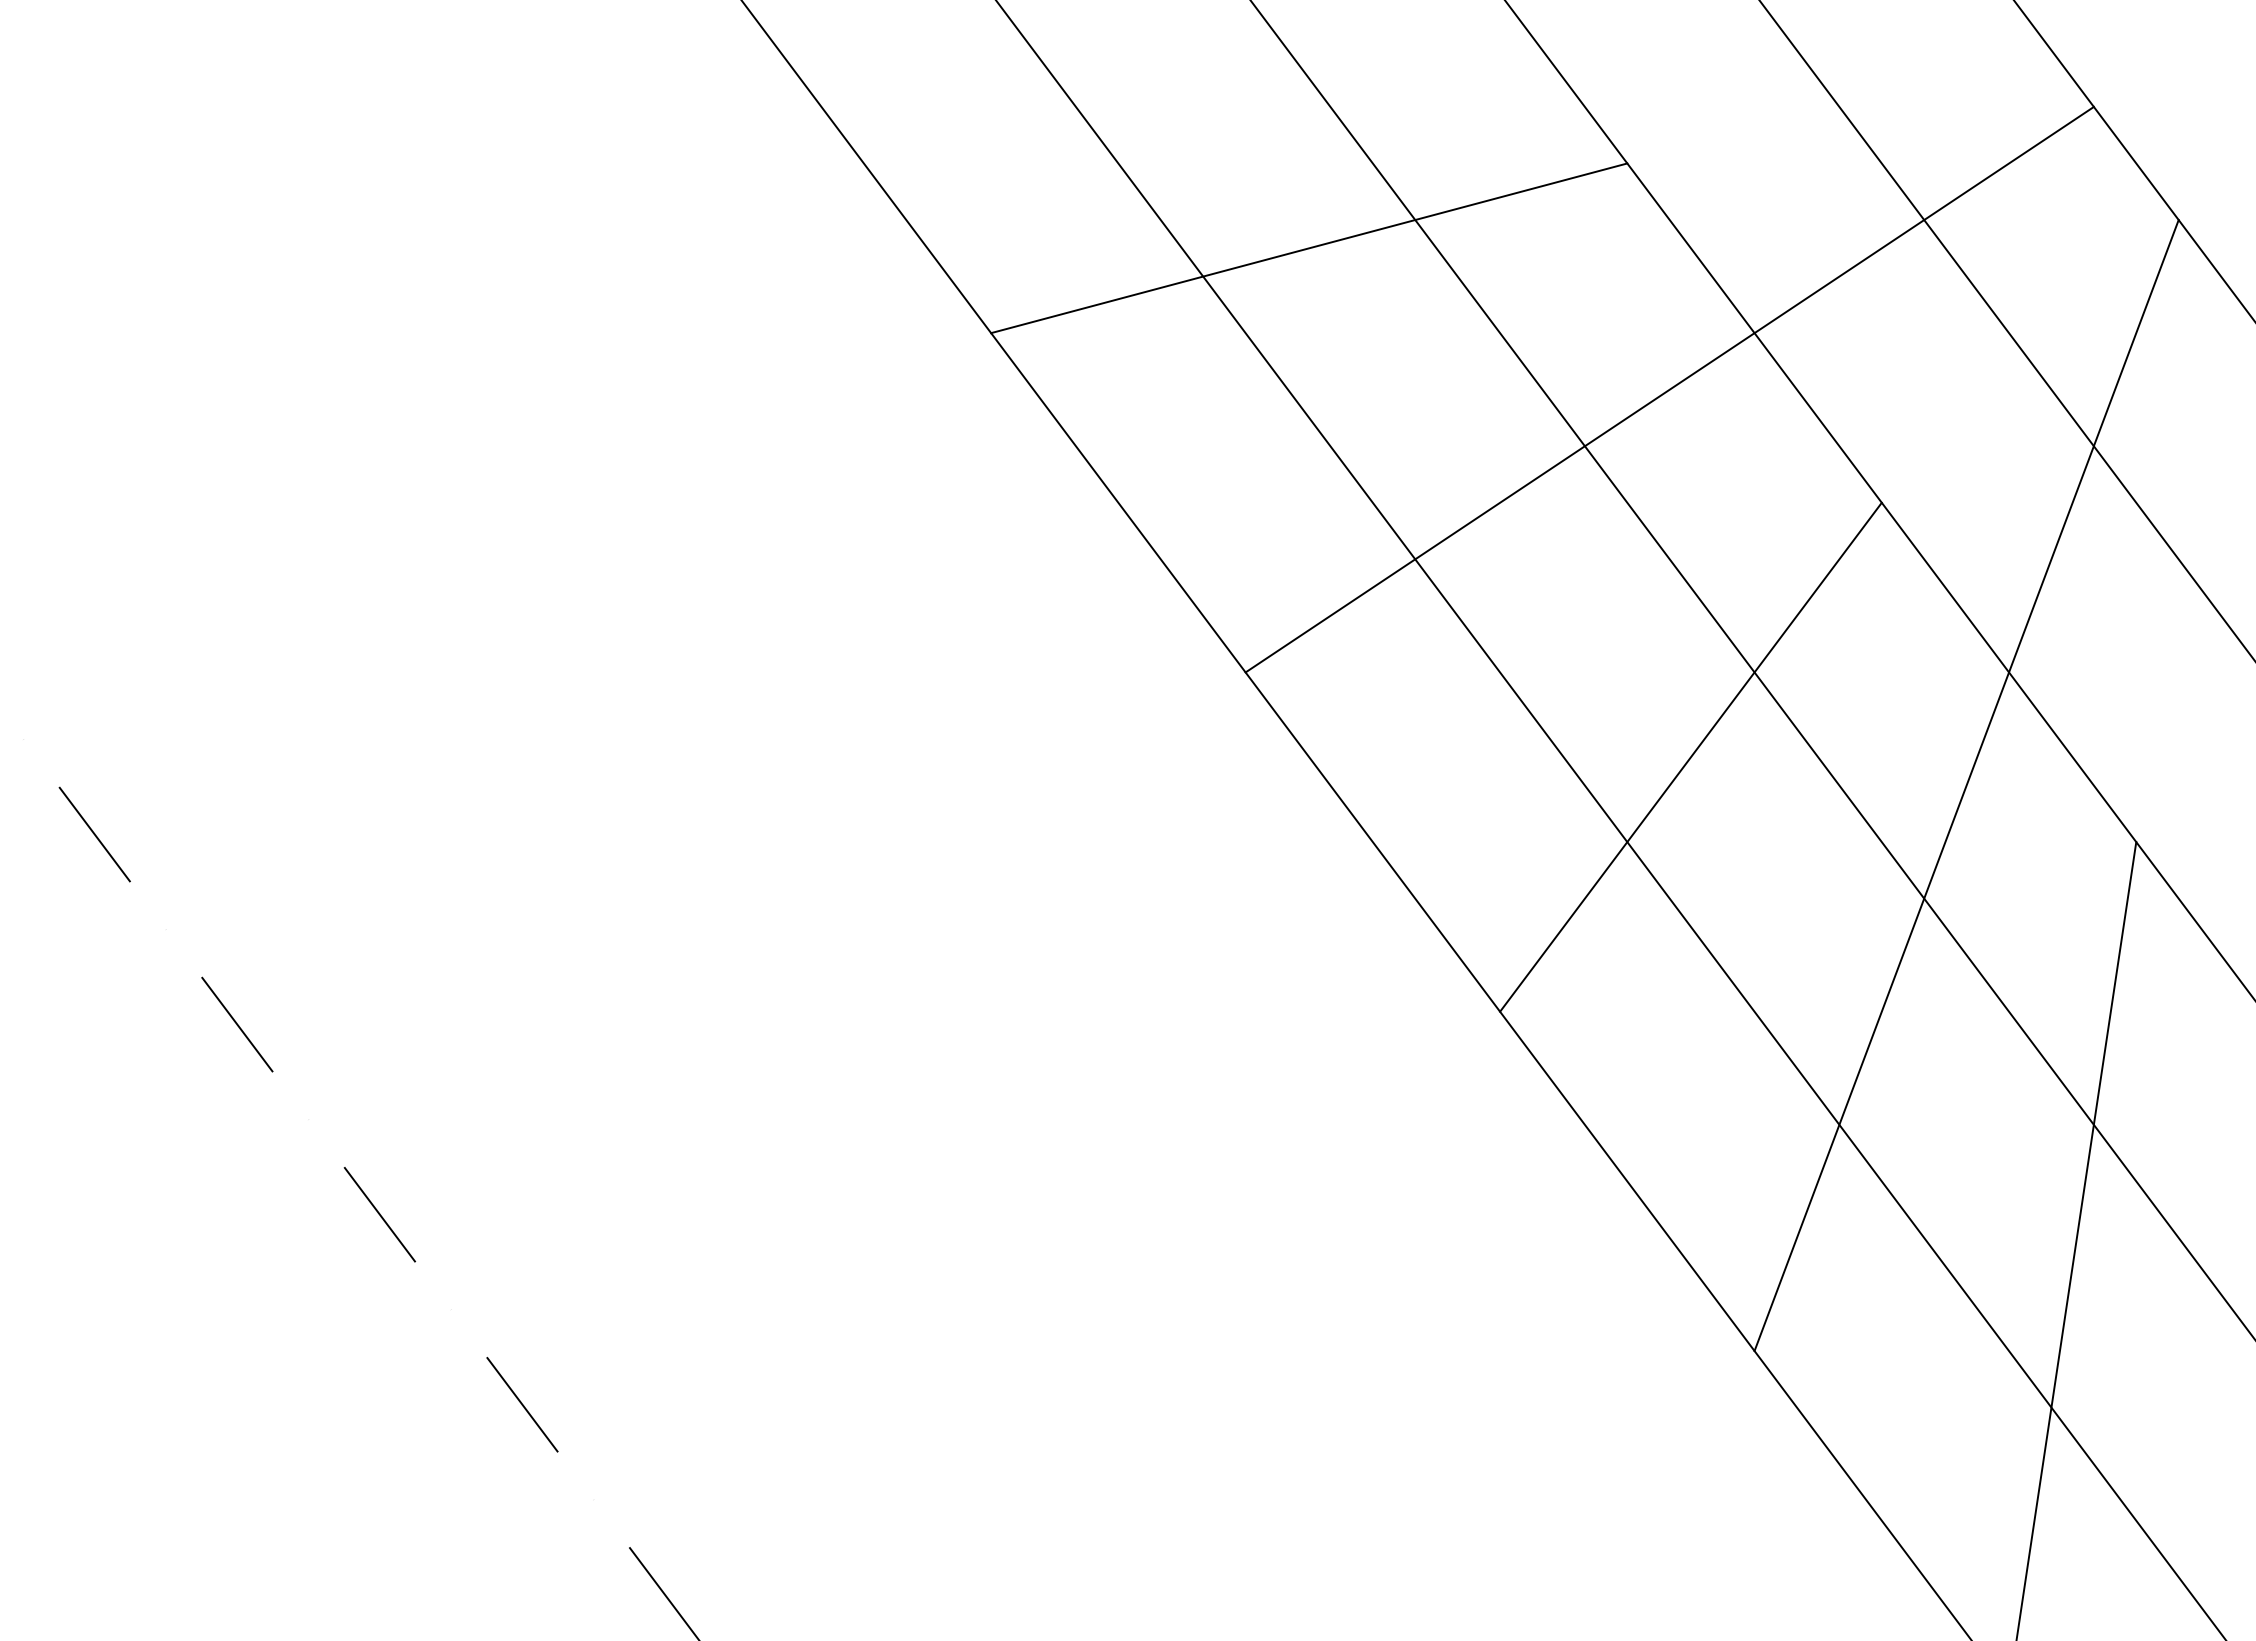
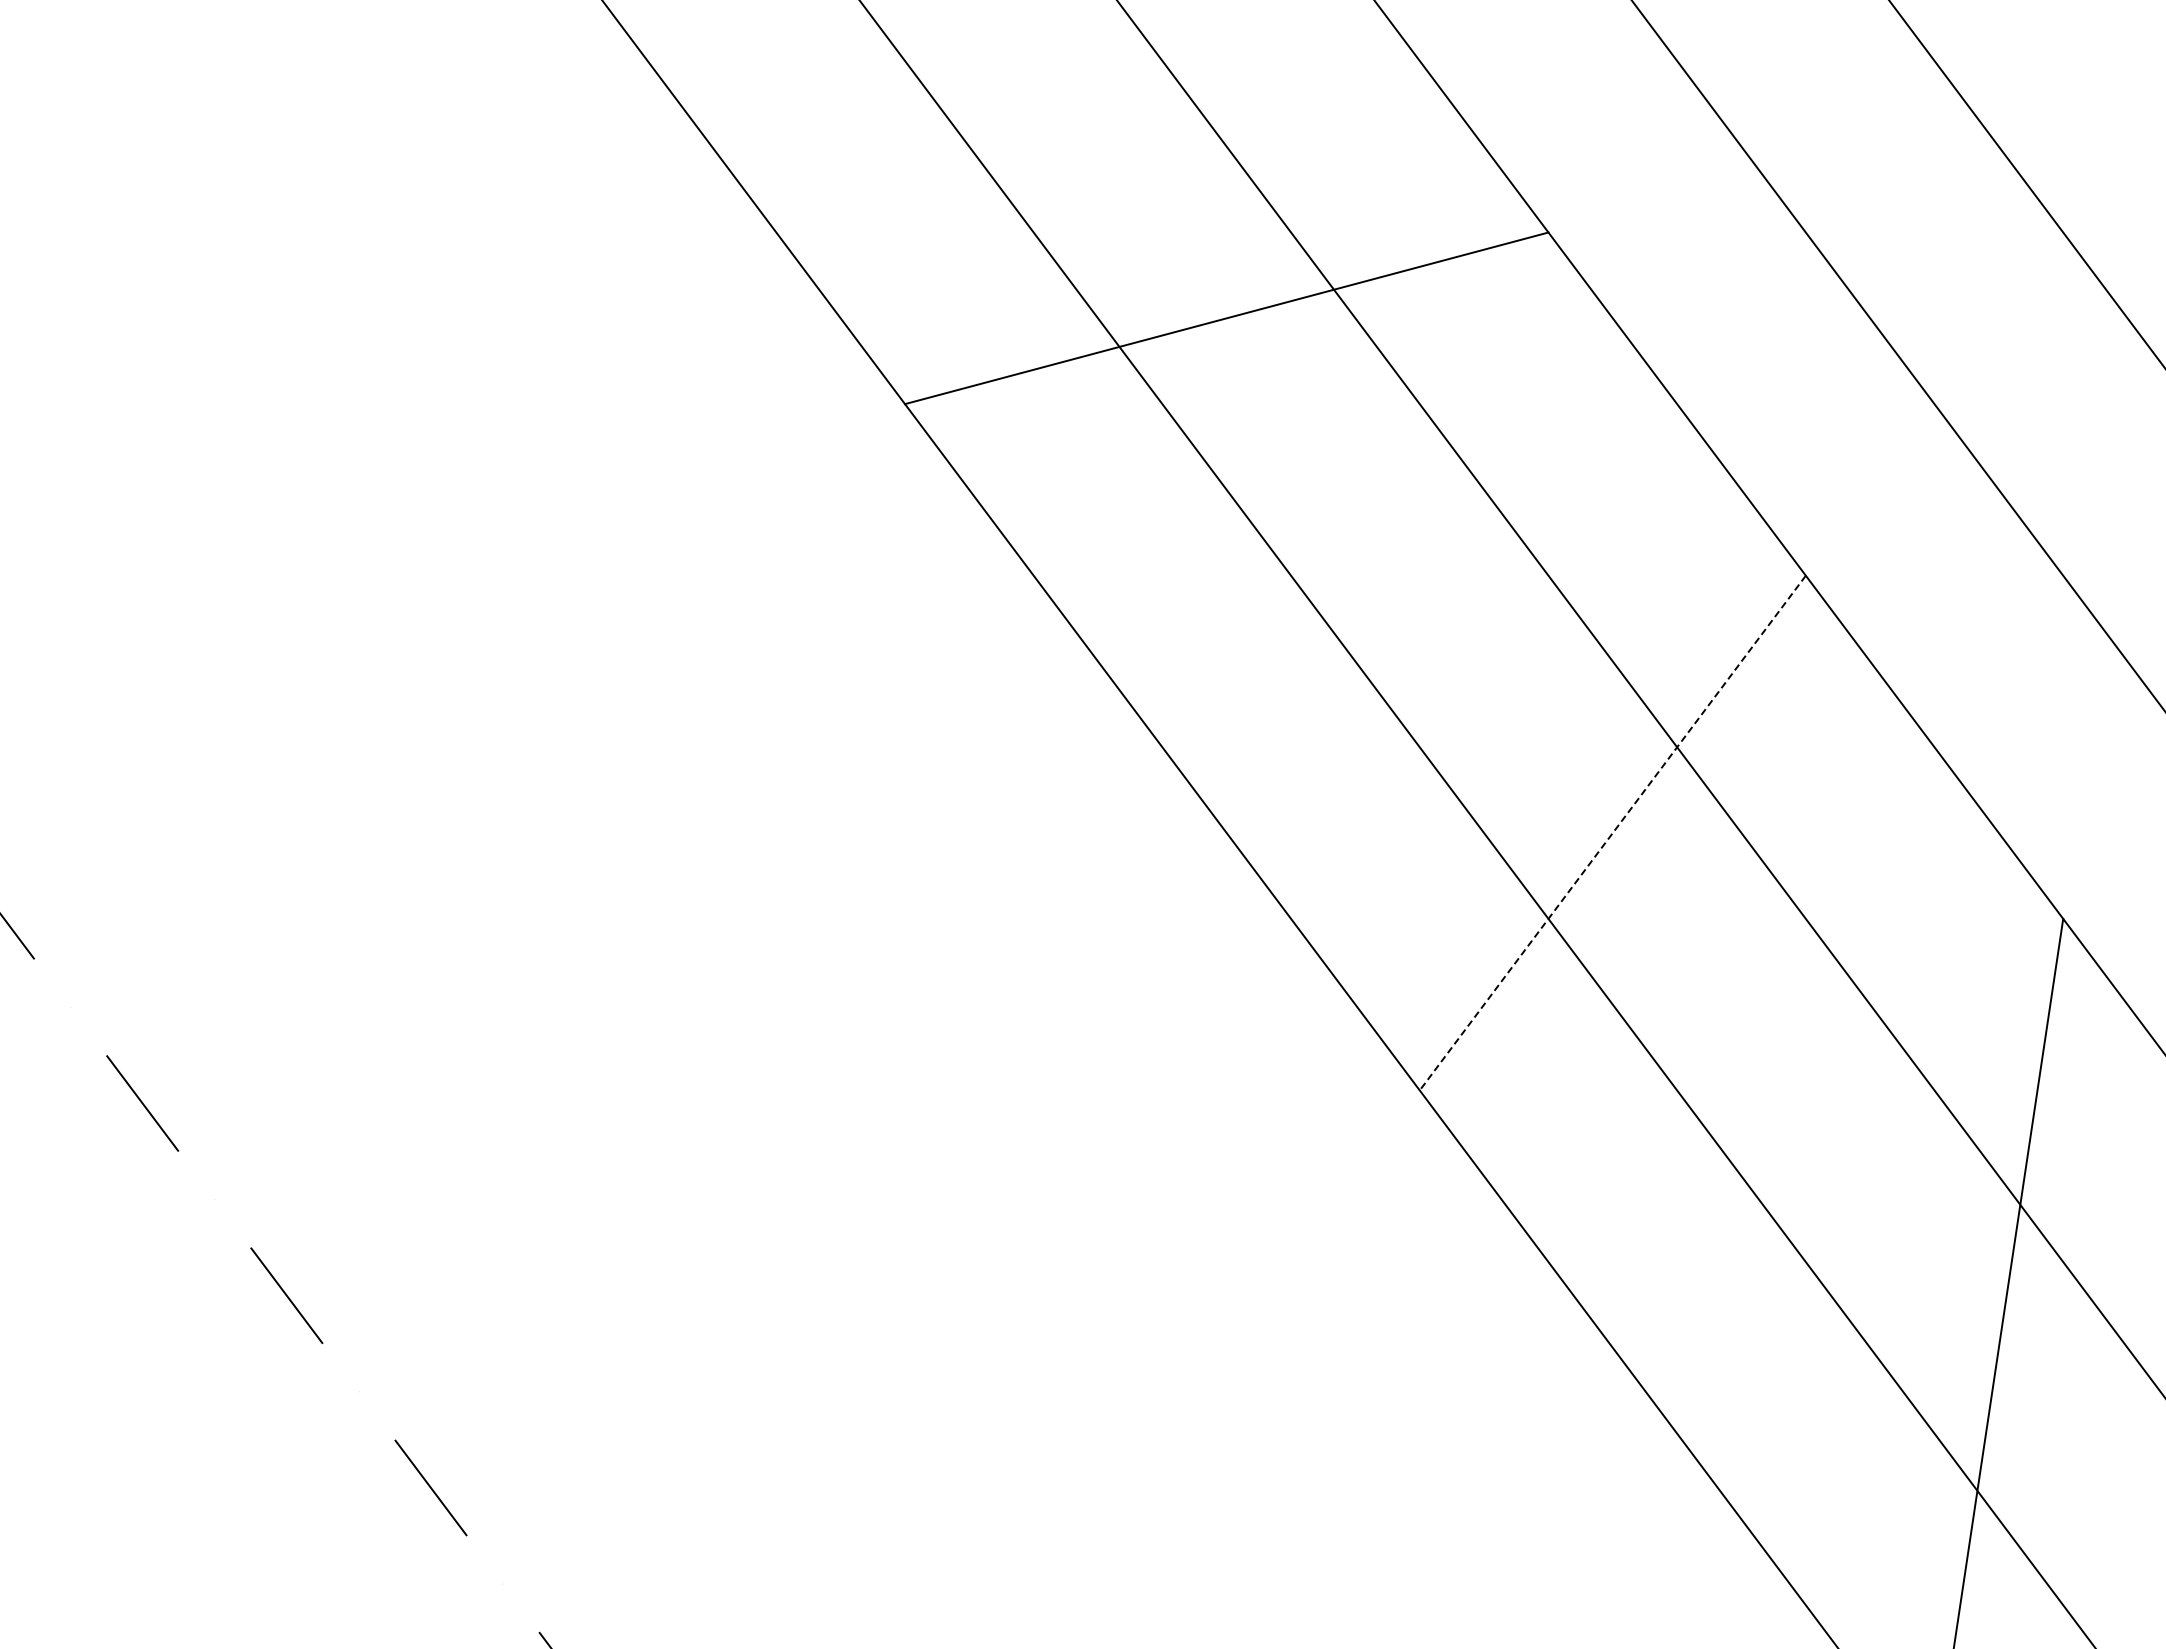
line: (1669, 389) -> (1591, 461), removed
line: (1690, 757) -> (1612, 833), solid -> dashed
line: (1966, 785) -> (1891, 861), removed

